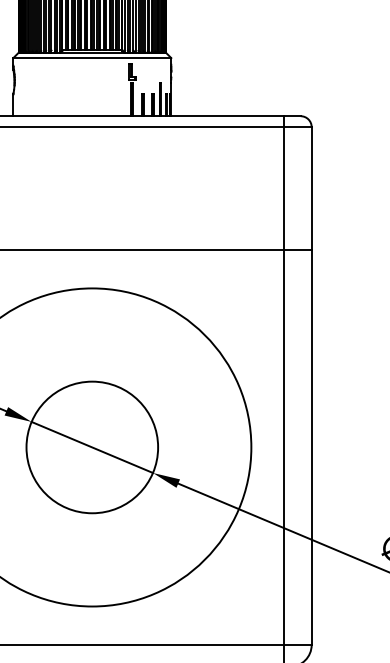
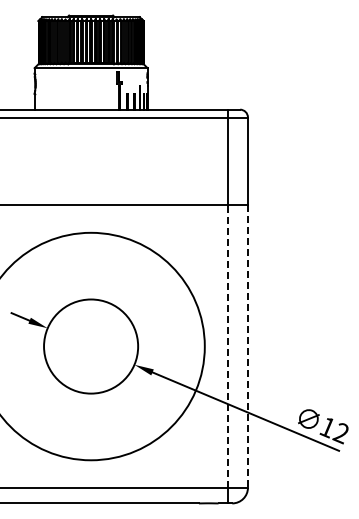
line: (91, 447) -> (90, 346), removed
line: (284, 447) -> (228, 346), solid -> dashed
line: (311, 448) -> (247, 347), solid -> dashed

